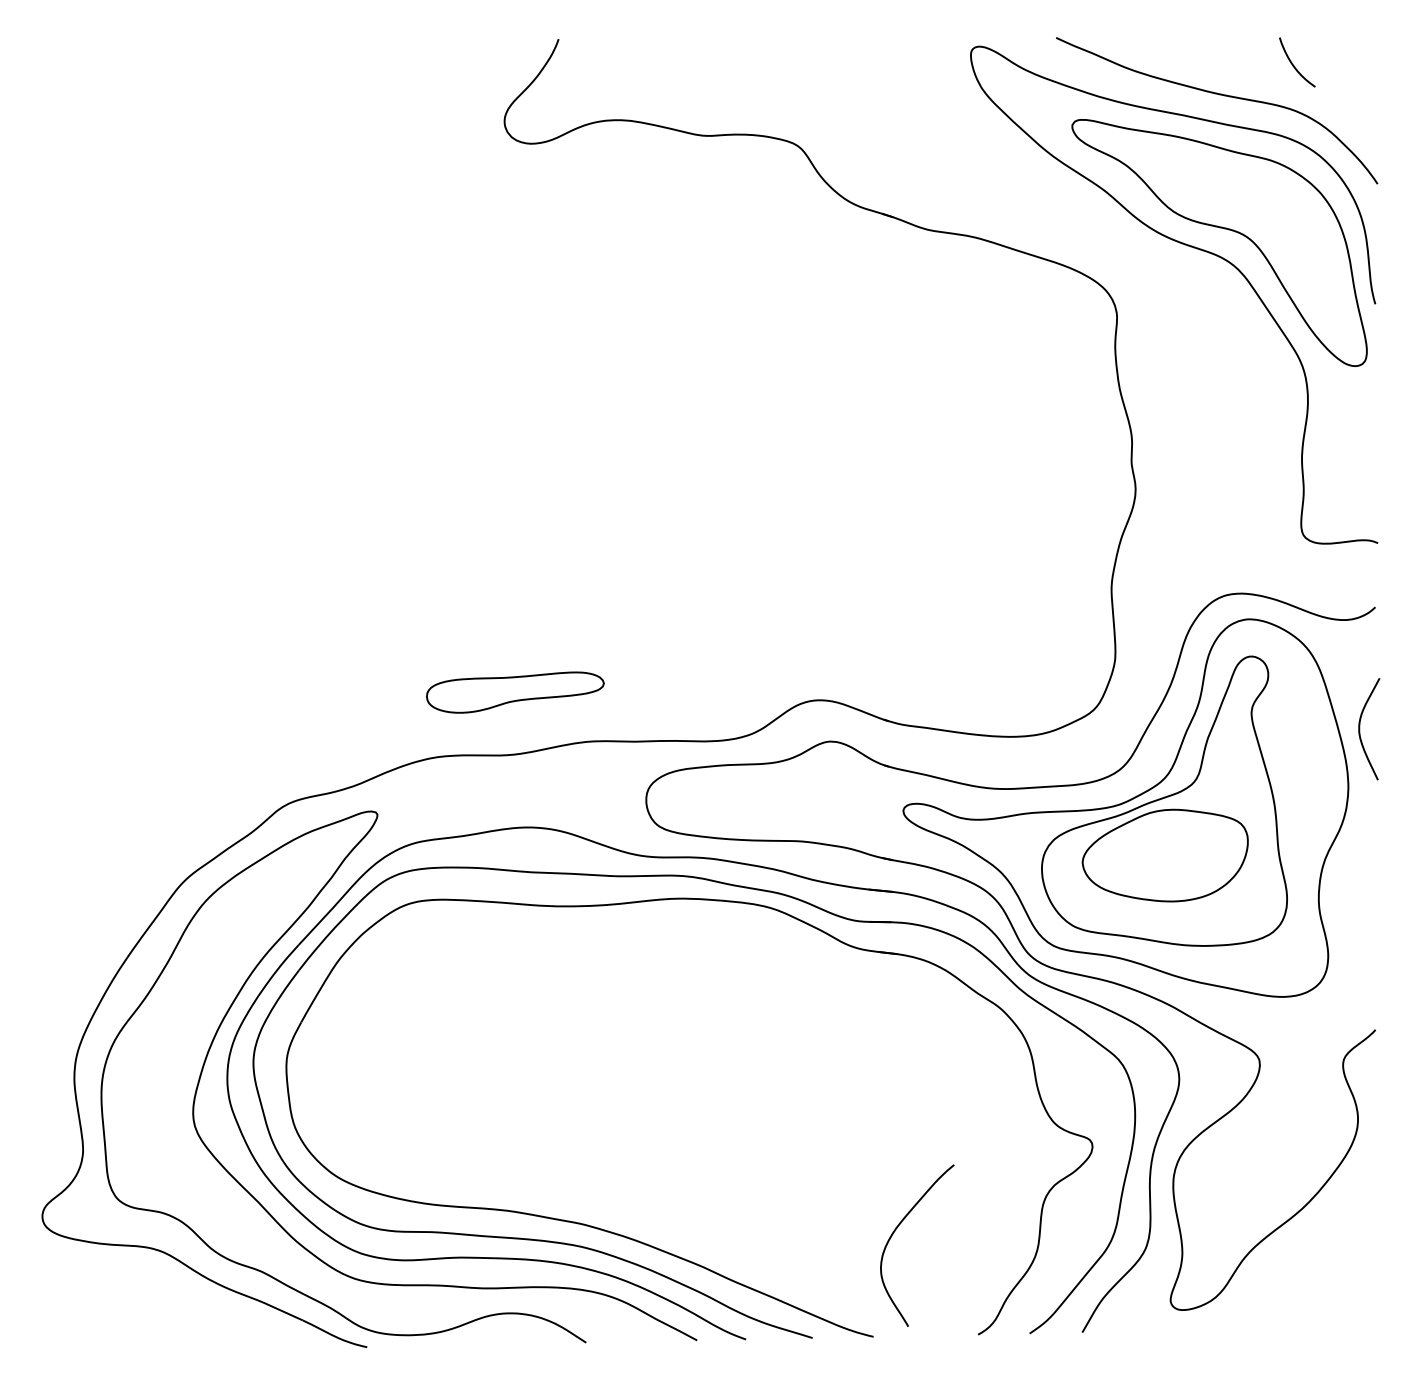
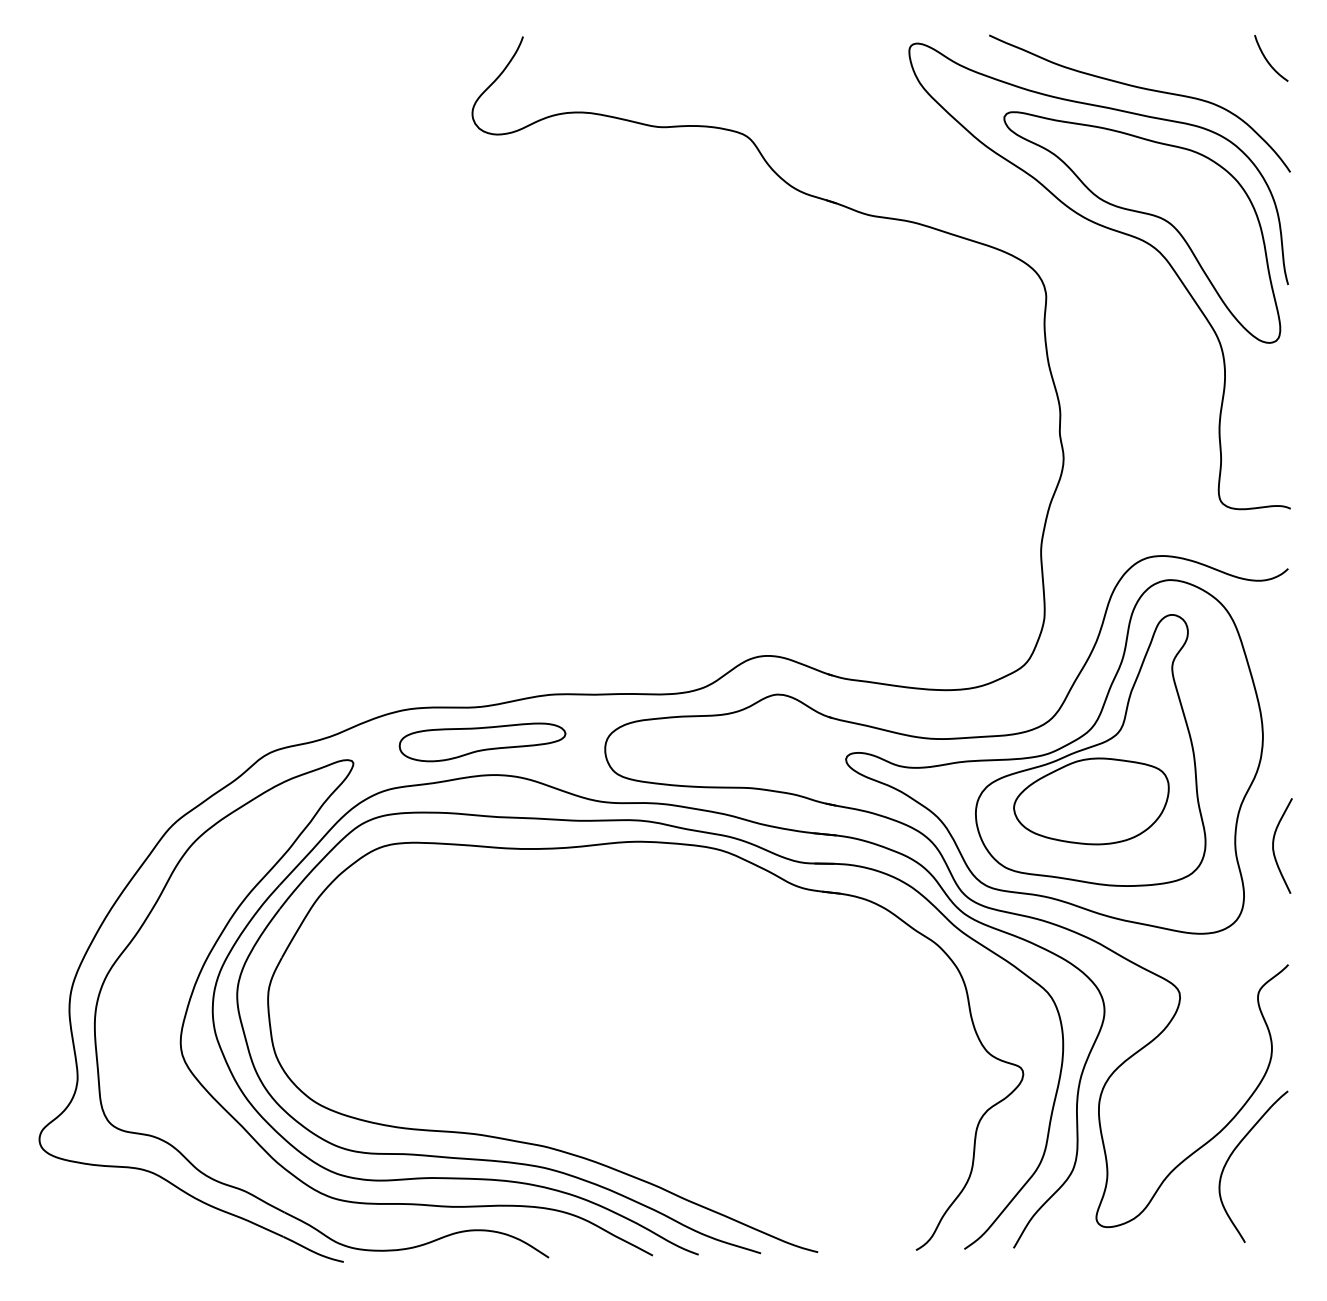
curve: (1294, 65) -> (1268, 61), moved
part: (515, 692) -> (482, 742), moved
curve: (1360, 729) -> (1274, 846), moved
curve: (895, 1231) -> (1233, 1153), moved

